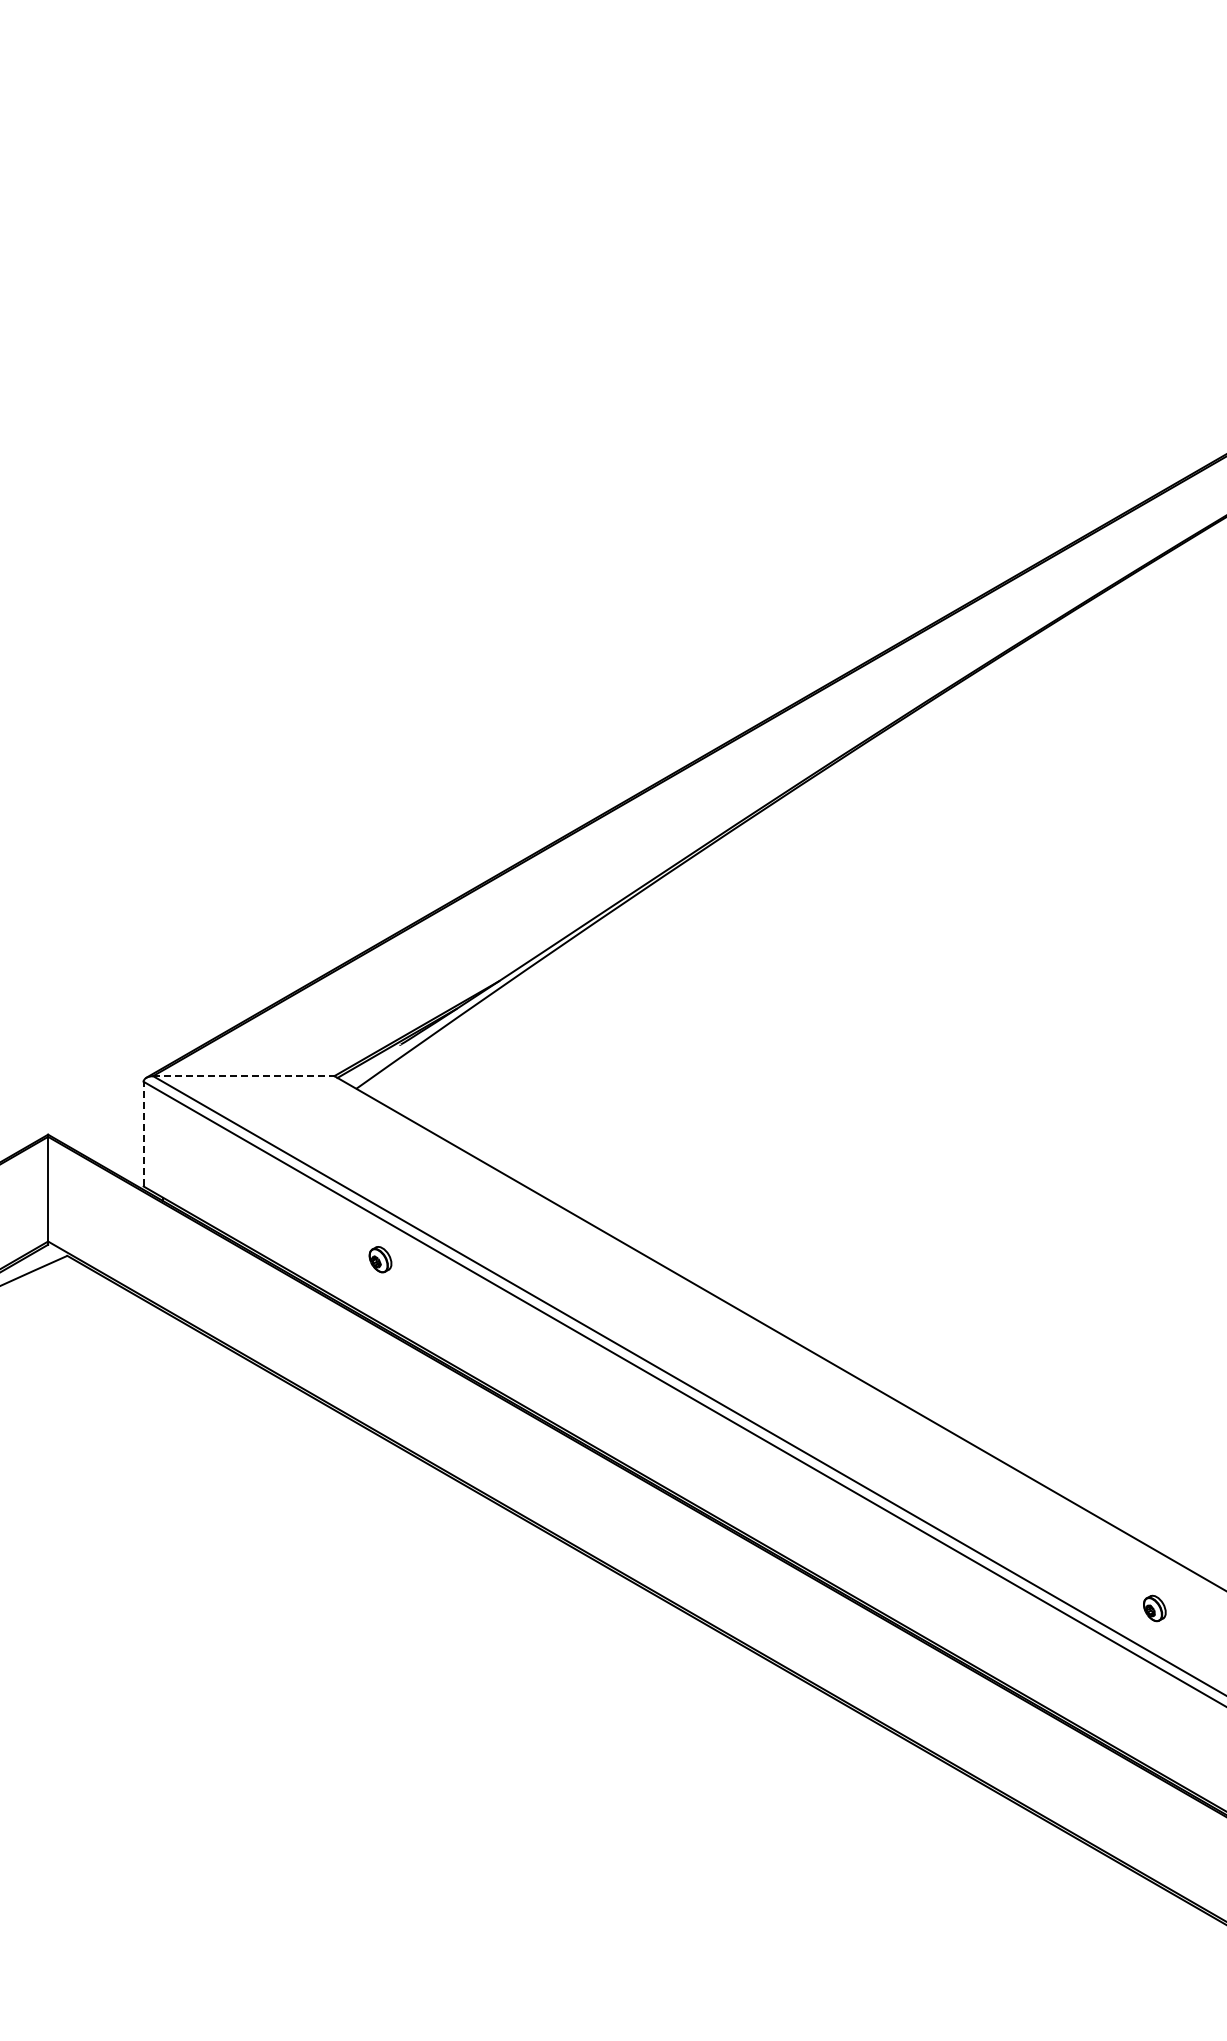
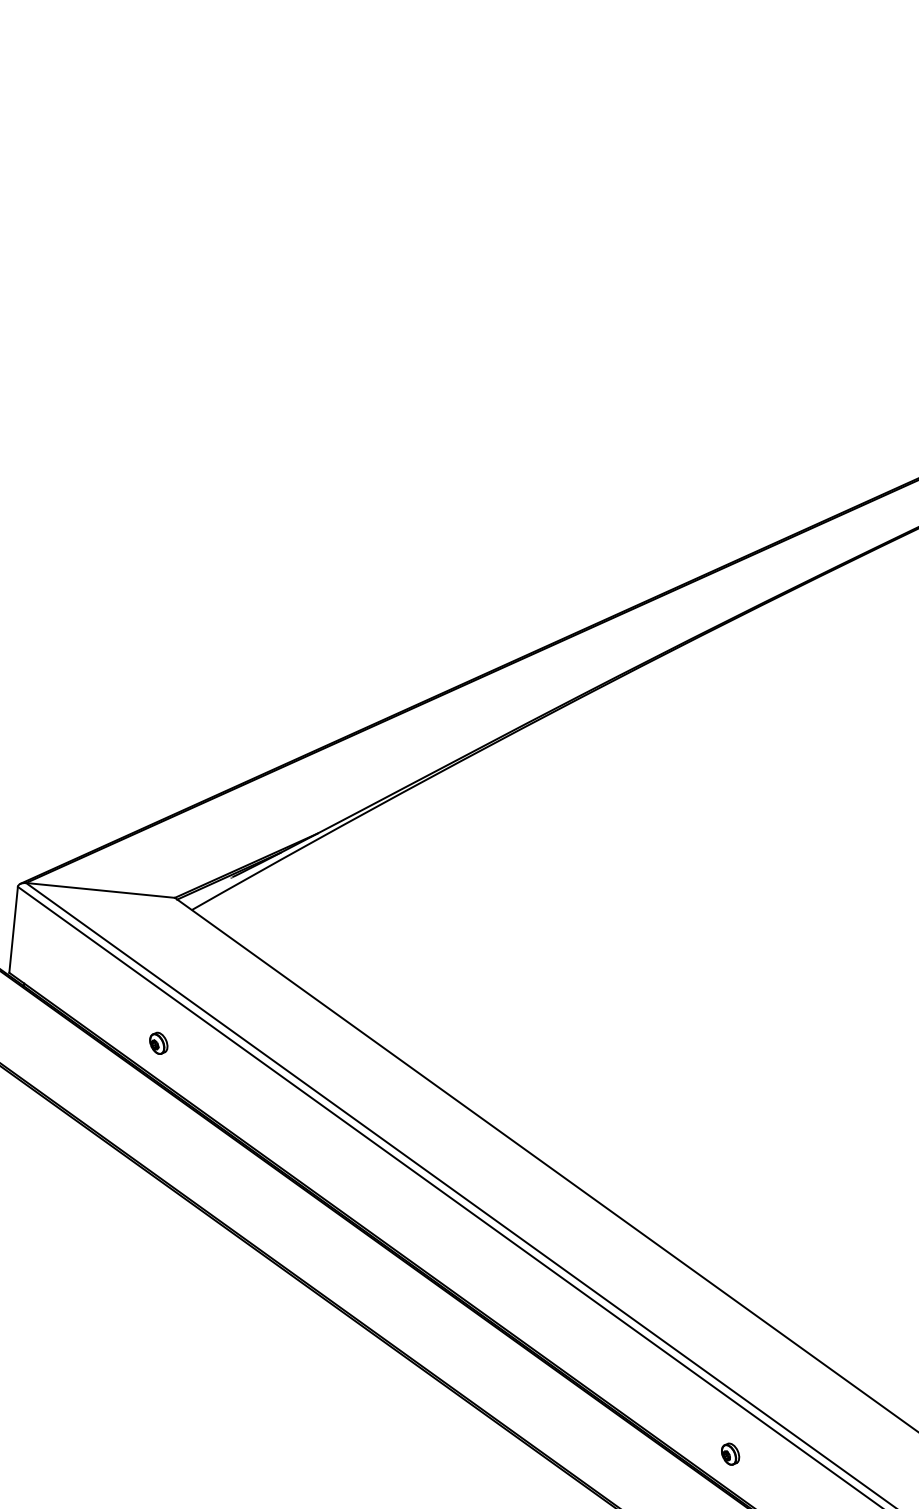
line: (243, 1076) -> (100, 890), dashed -> solid
line: (143, 1133) -> (13, 929), dashed -> solid
part: (380, 1259) -> (158, 1043), moved
part: (1154, 1608) -> (730, 1454), moved

